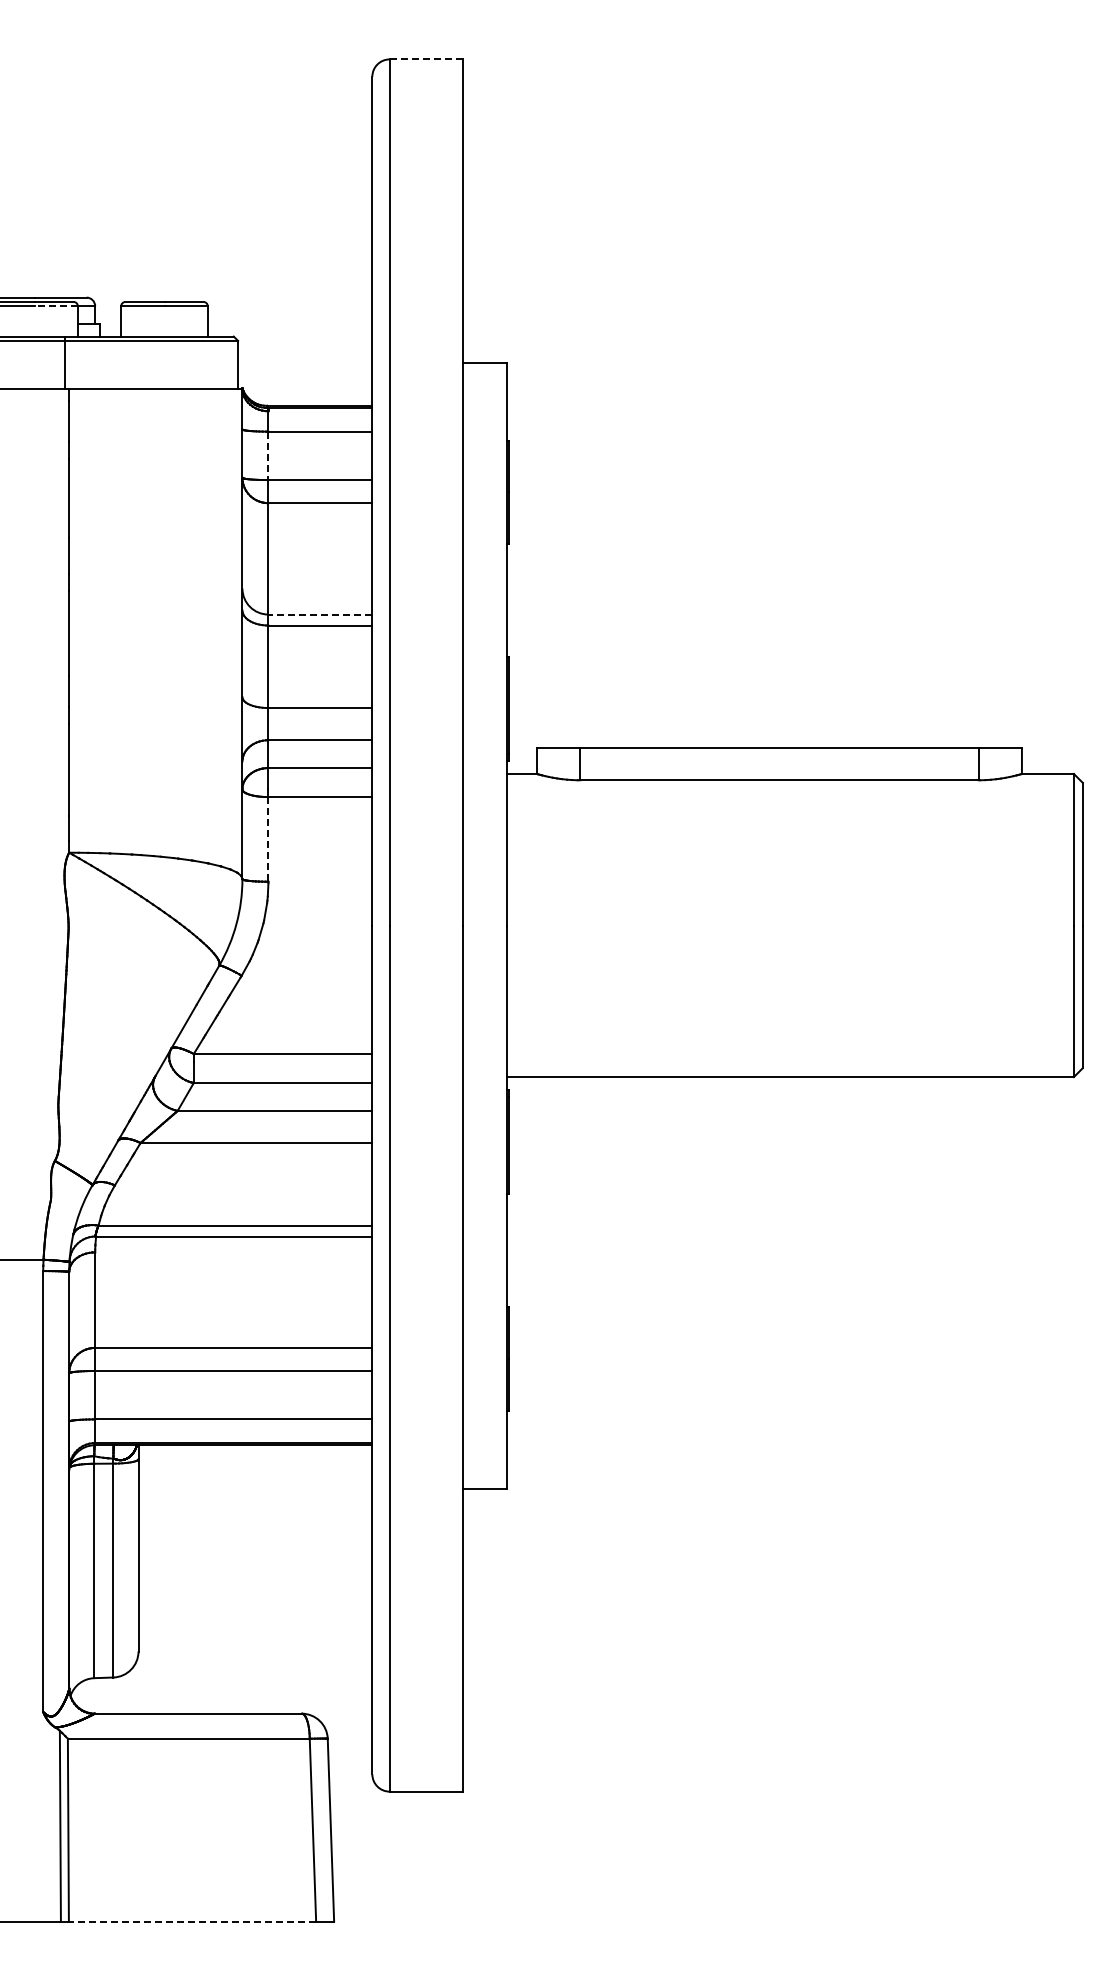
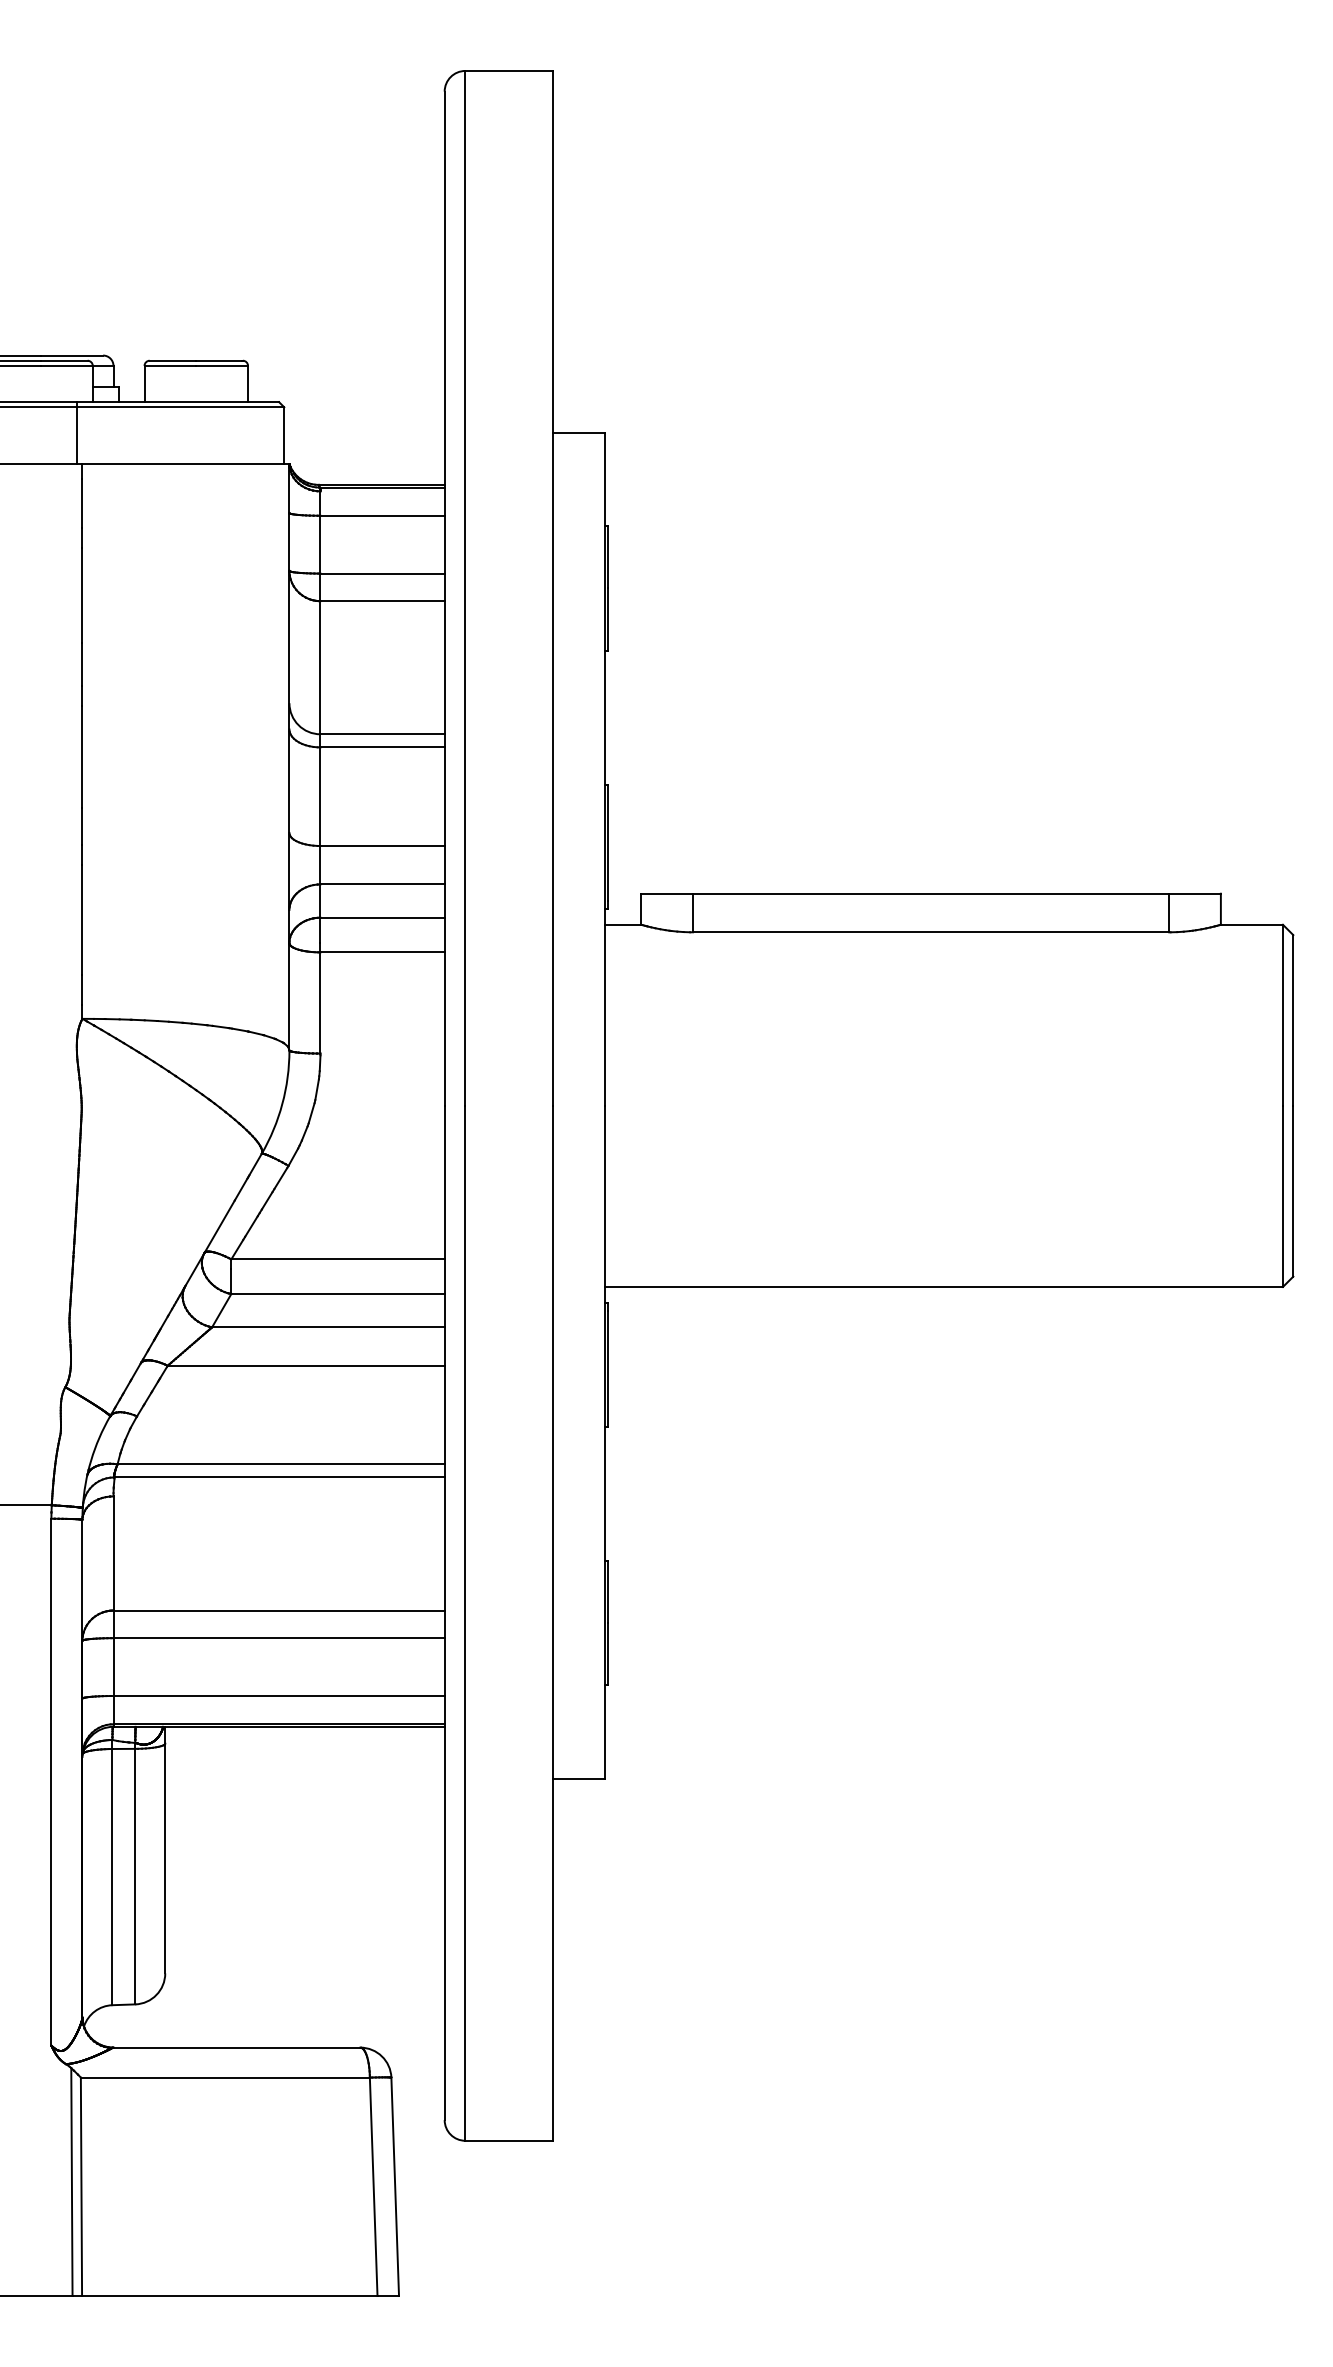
line: (426, 59) -> (509, 71), dashed -> solid
line: (56, 306) -> (67, 366), dashed -> solid
line: (268, 456) -> (320, 545), dashed -> solid
line: (320, 614) -> (382, 734), dashed -> solid
line: (268, 839) -> (320, 1003), dashed -> solid
line: (192, 1921) -> (229, 2295), dashed -> solid

